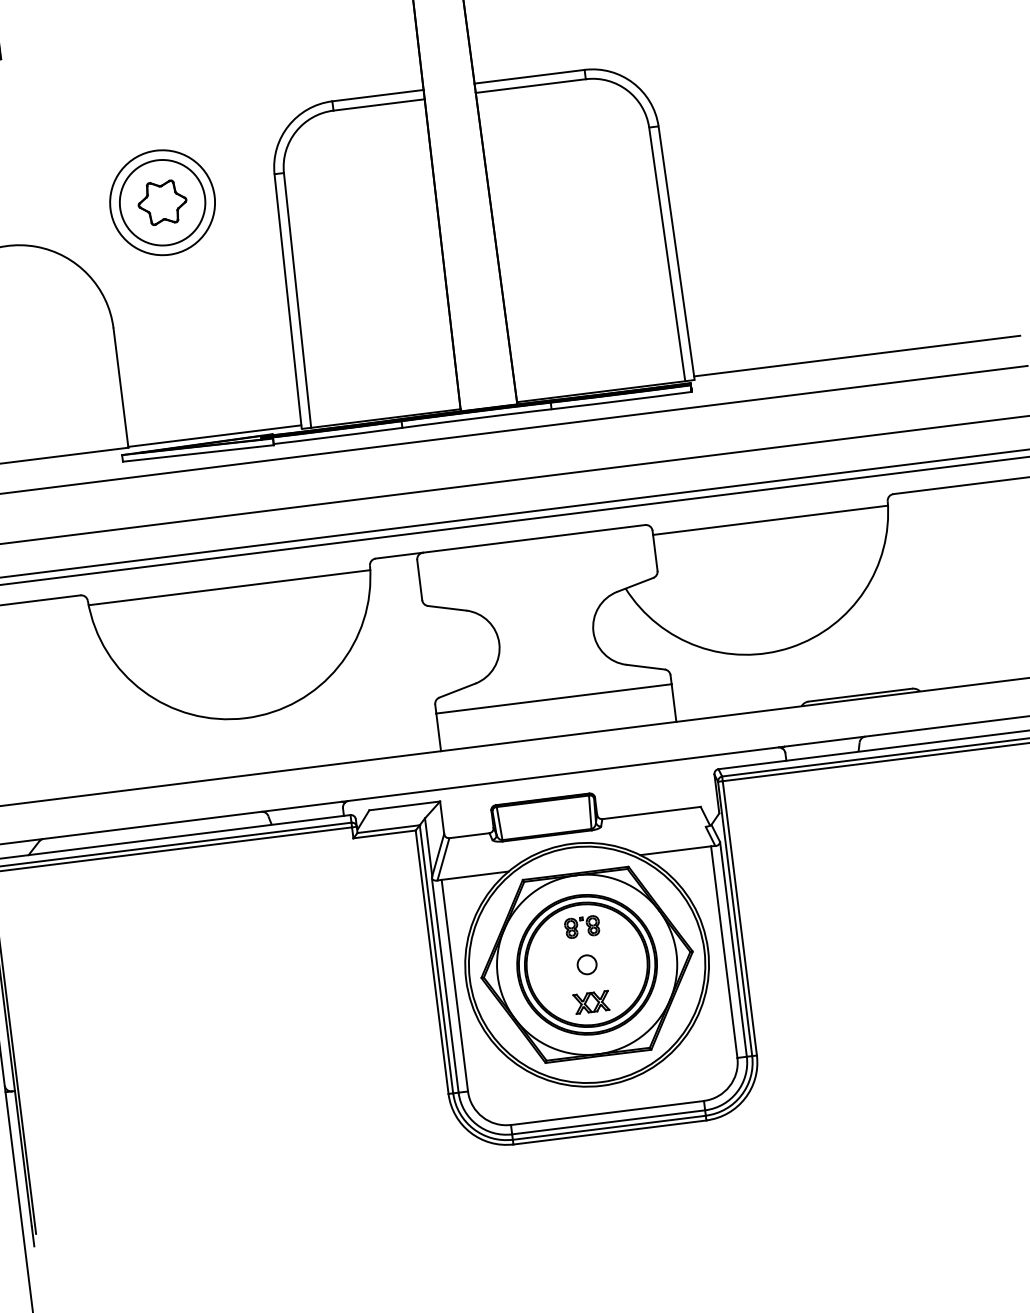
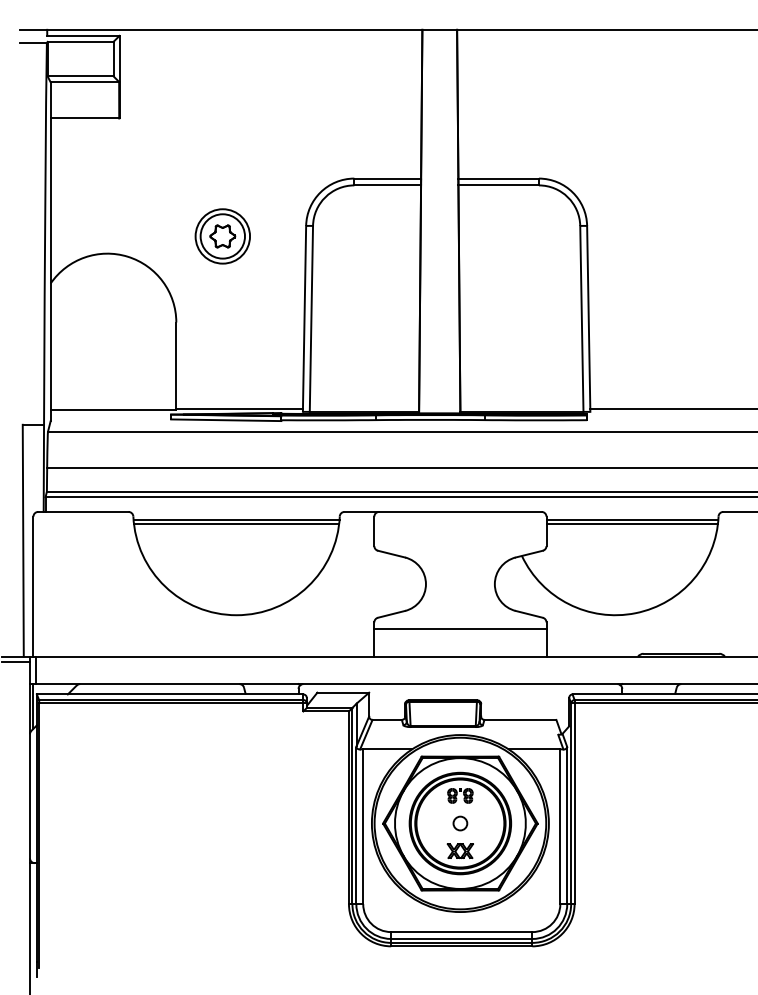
part: (162, 202) -> (222, 236), size x0.71
line: (769, 525) -> (631, 523), added
line: (230, 592) -> (236, 523), added

